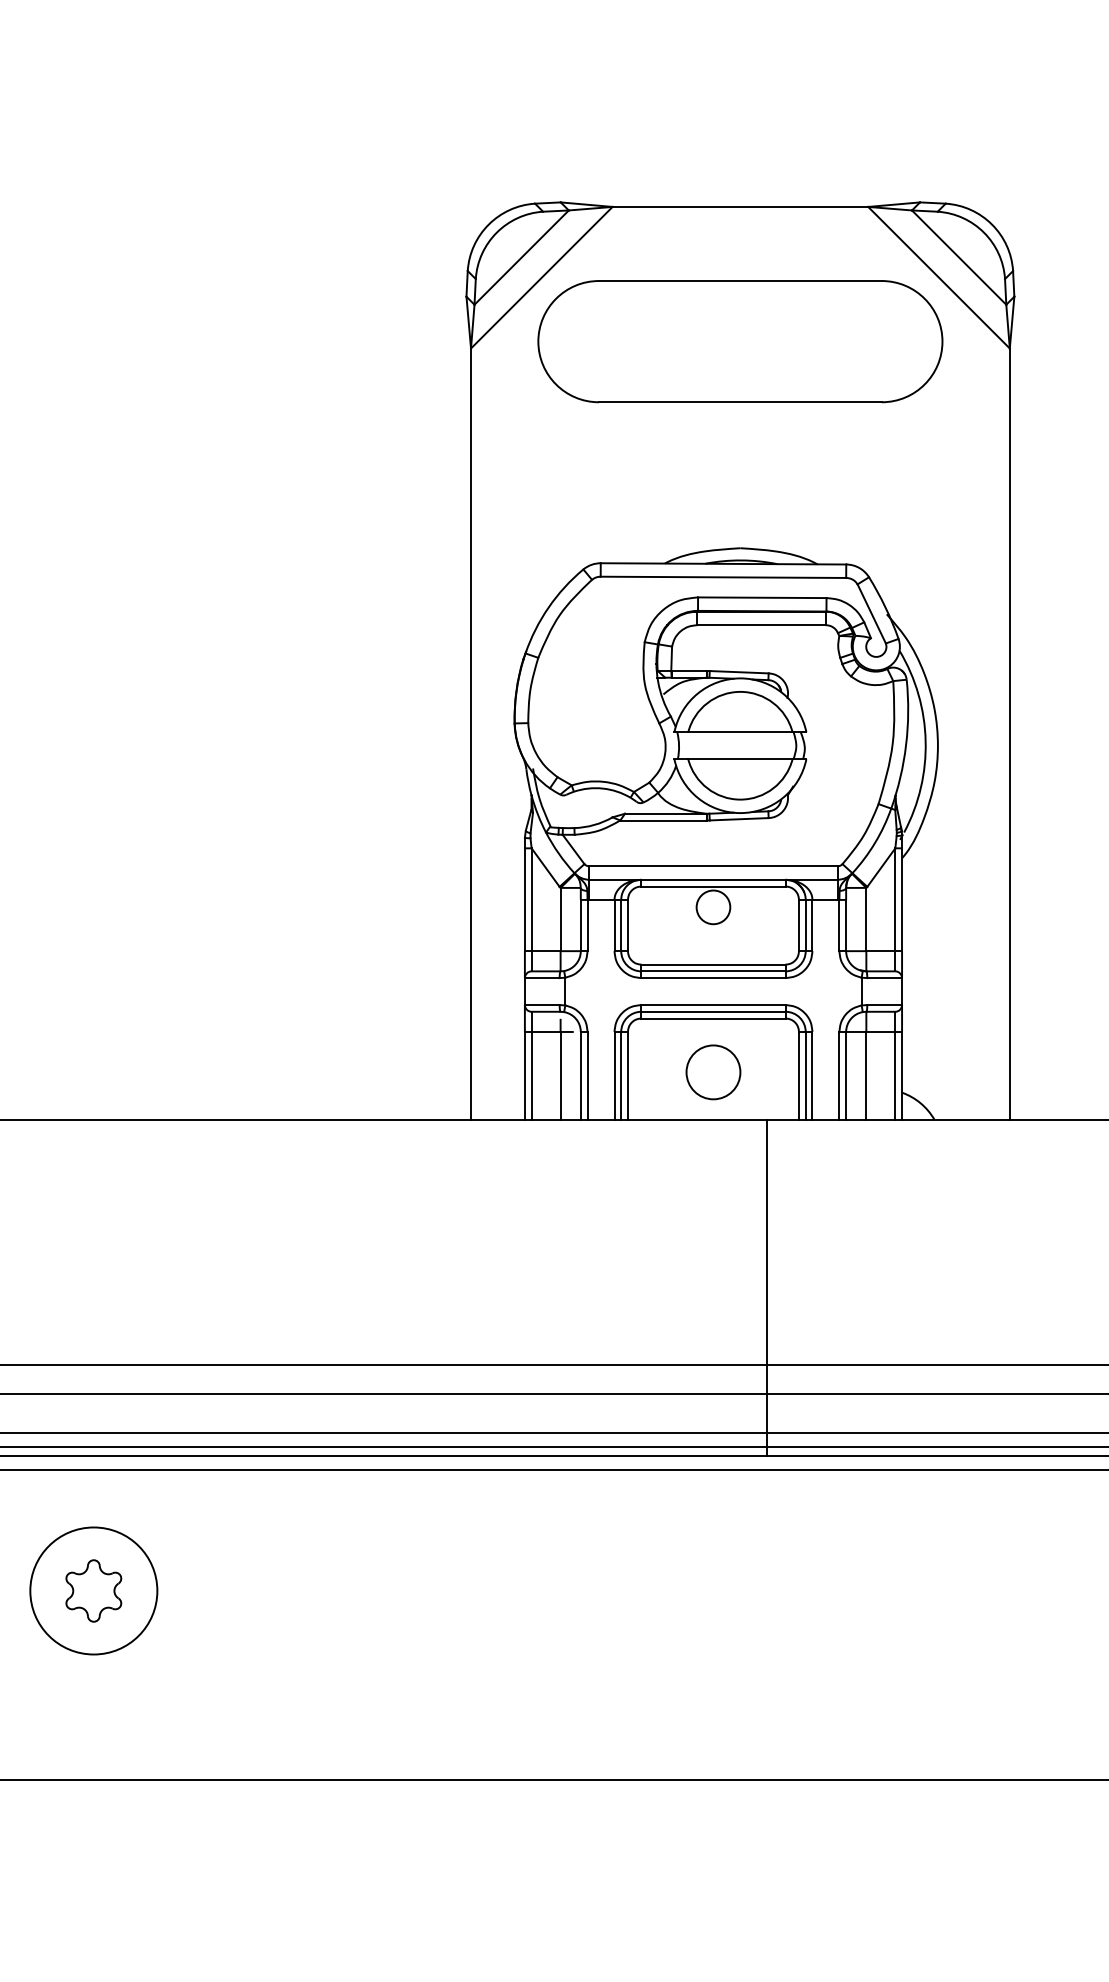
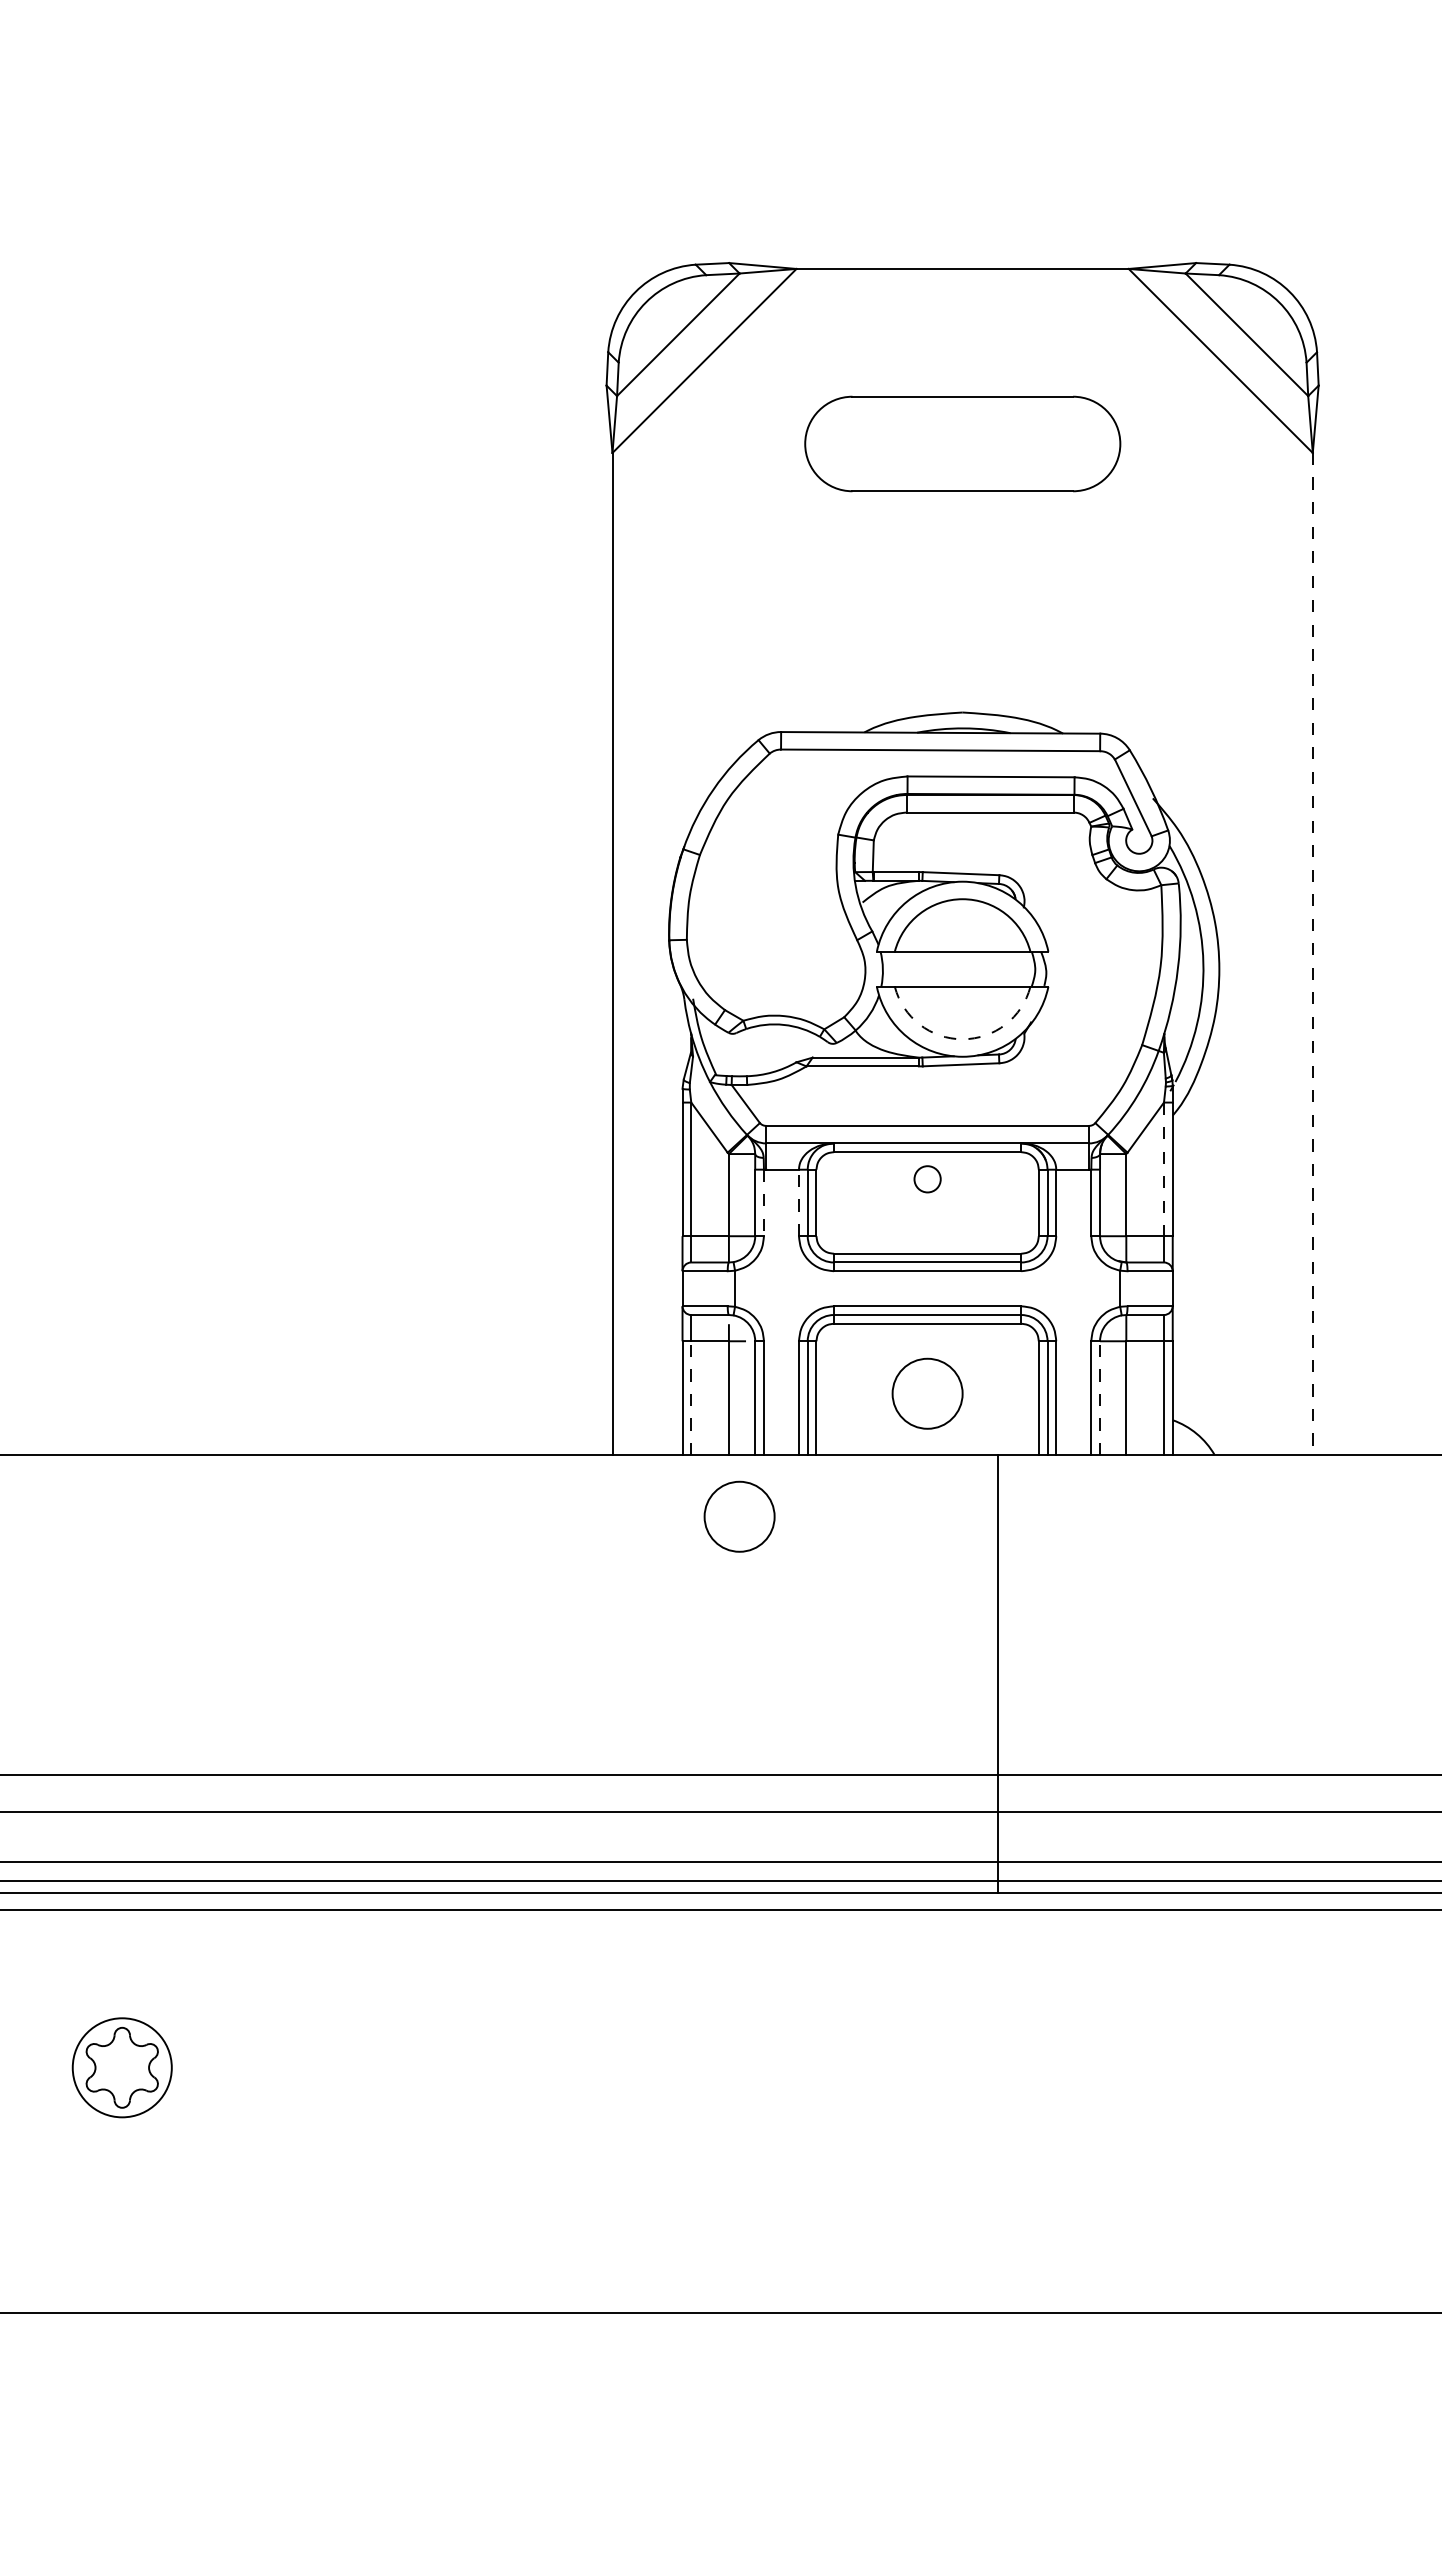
part: (740, 341) -> (962, 443), size x0.6
line: (1009, 734) -> (1312, 954), solid -> dashed
arc: (740, 799) -> (962, 1039), solid -> dashed
line: (894, 899) -> (1163, 1169), solid -> dashed
circle: (713, 907) -> (927, 1179), size x0.6
line: (587, 925) -> (763, 1203), solid -> dashed
line: (614, 925) -> (798, 1202), solid -> dashed
line: (531, 1076) -> (691, 1398), solid -> dashed
line: (846, 1076) -> (1100, 1398), solid -> dashed
circle: (568, 1166) -> (739, 1516), added
circle: (93, 1590) -> (121, 2067), size x0.6

